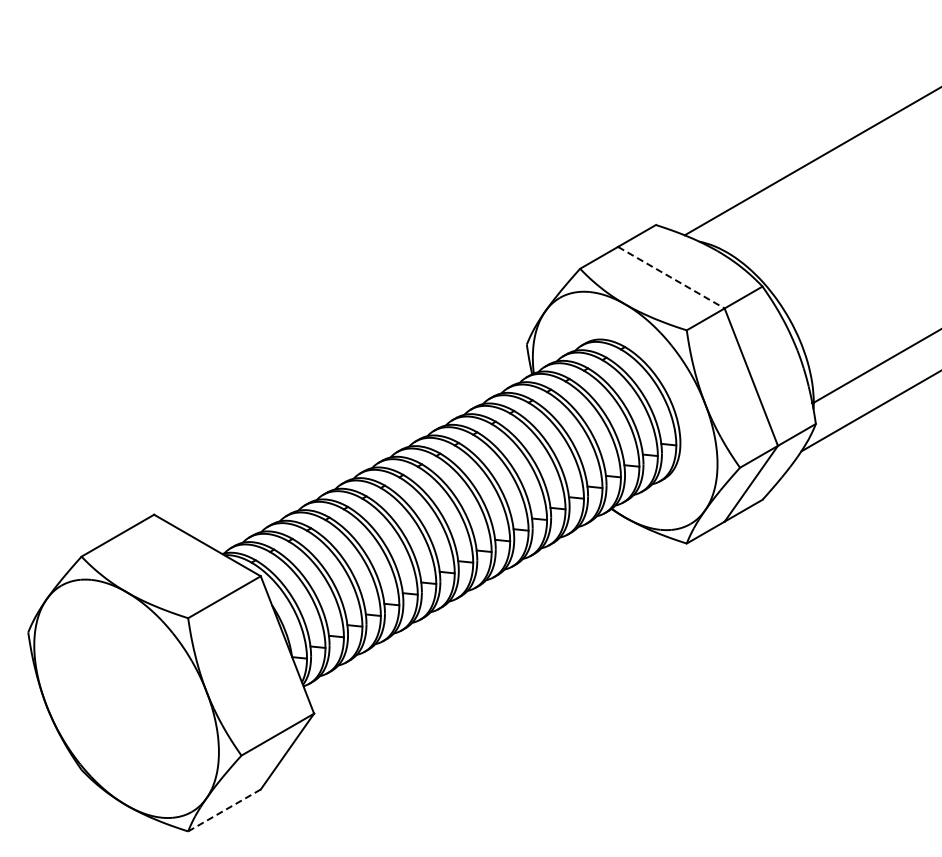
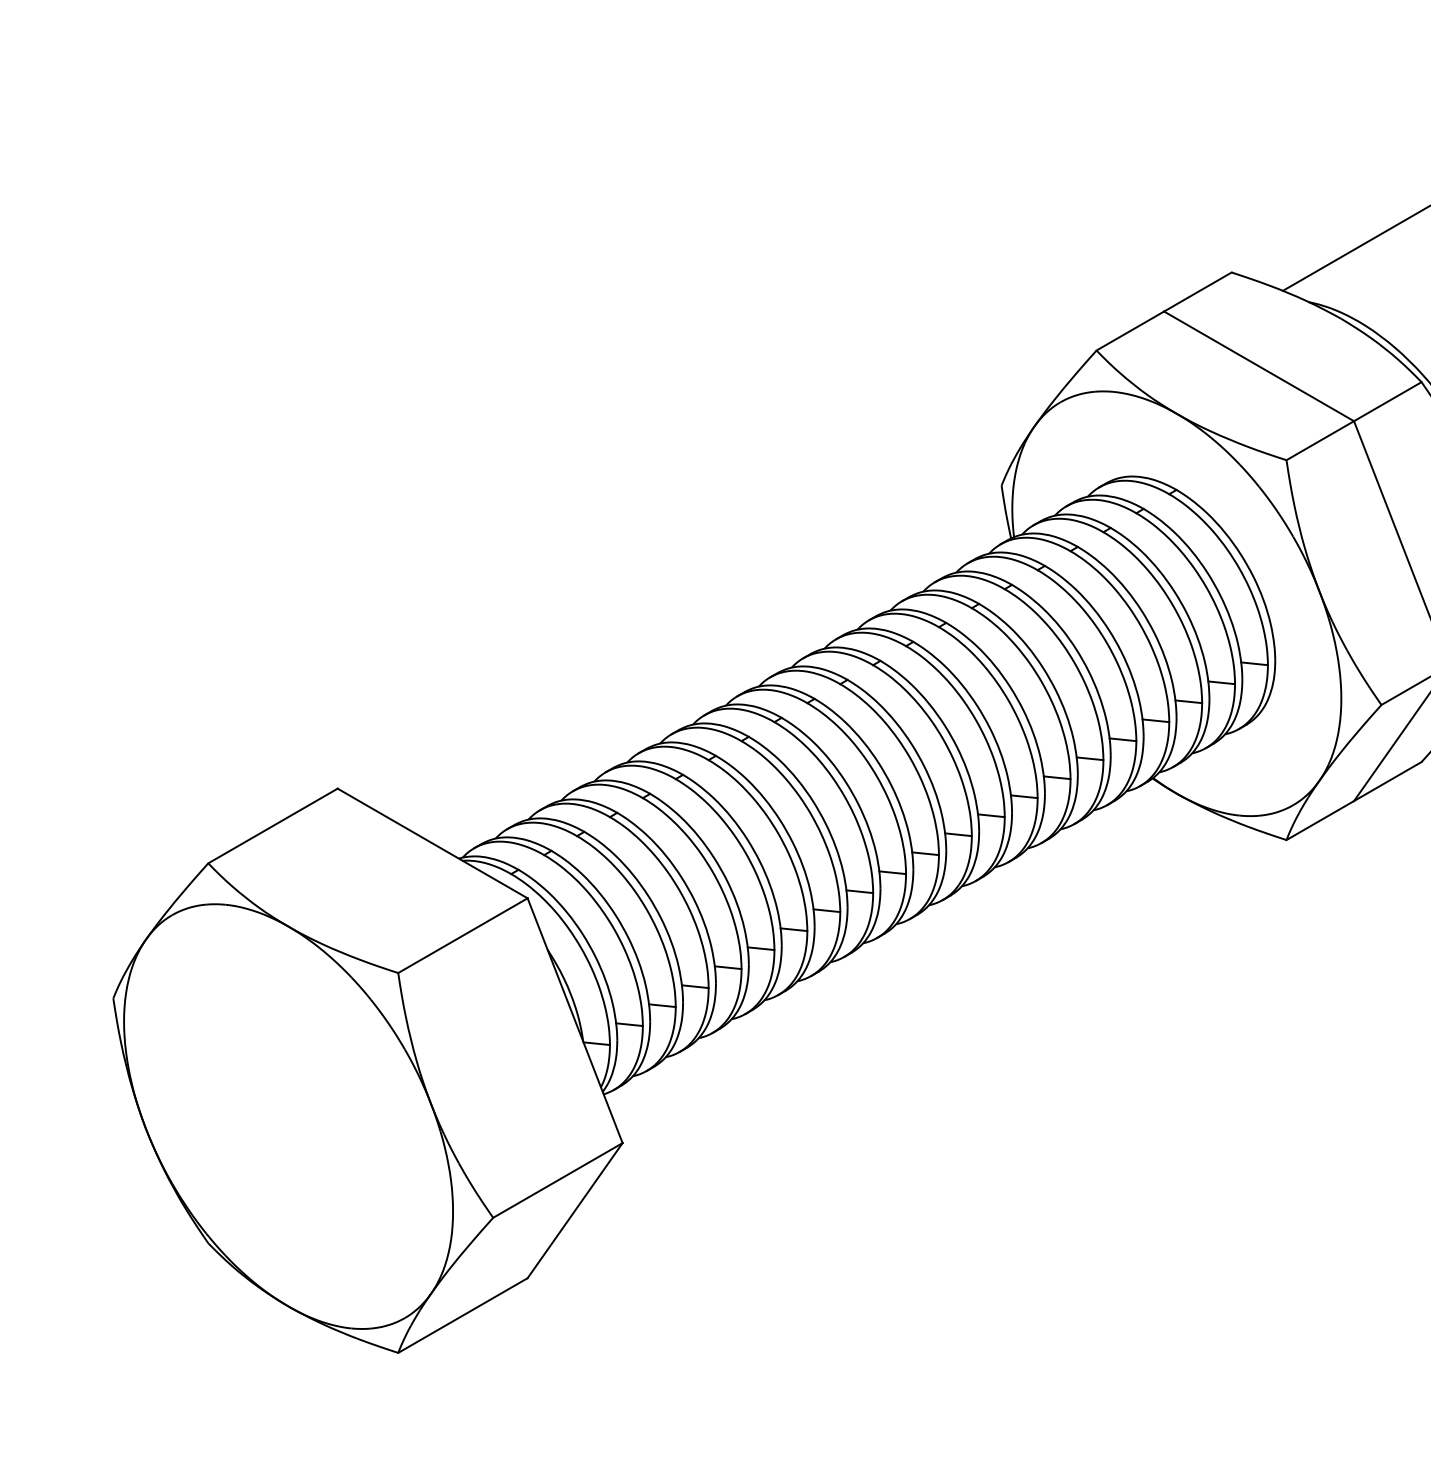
line: (671, 277) -> (1259, 366), dashed -> solid
line: (224, 810) -> (462, 1315), dashed -> solid

